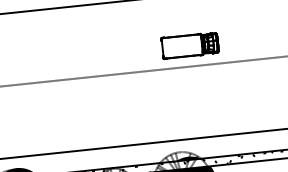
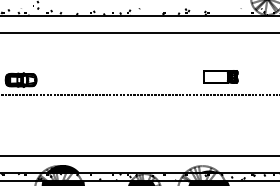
part: (189, 45) -> (220, 76), size x0.7

